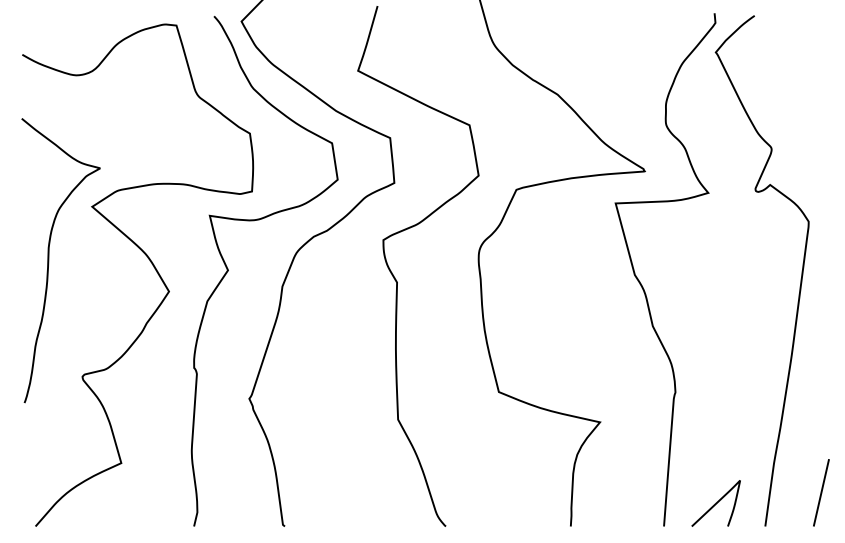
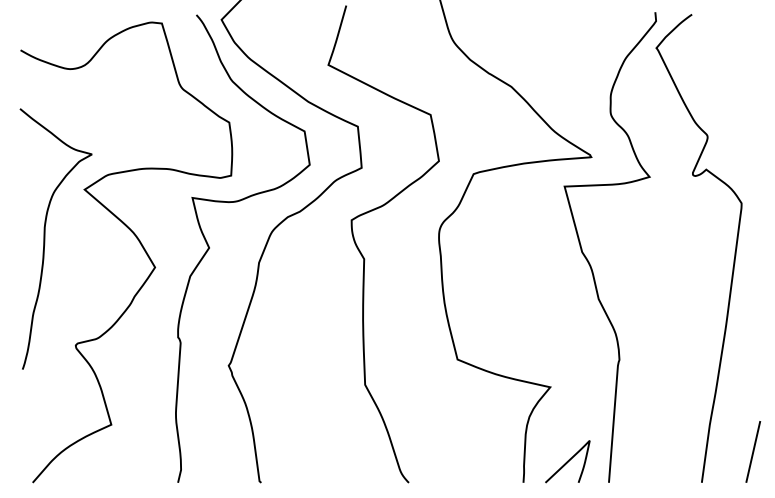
curve: (715, 503) -> (567, 461), moved

